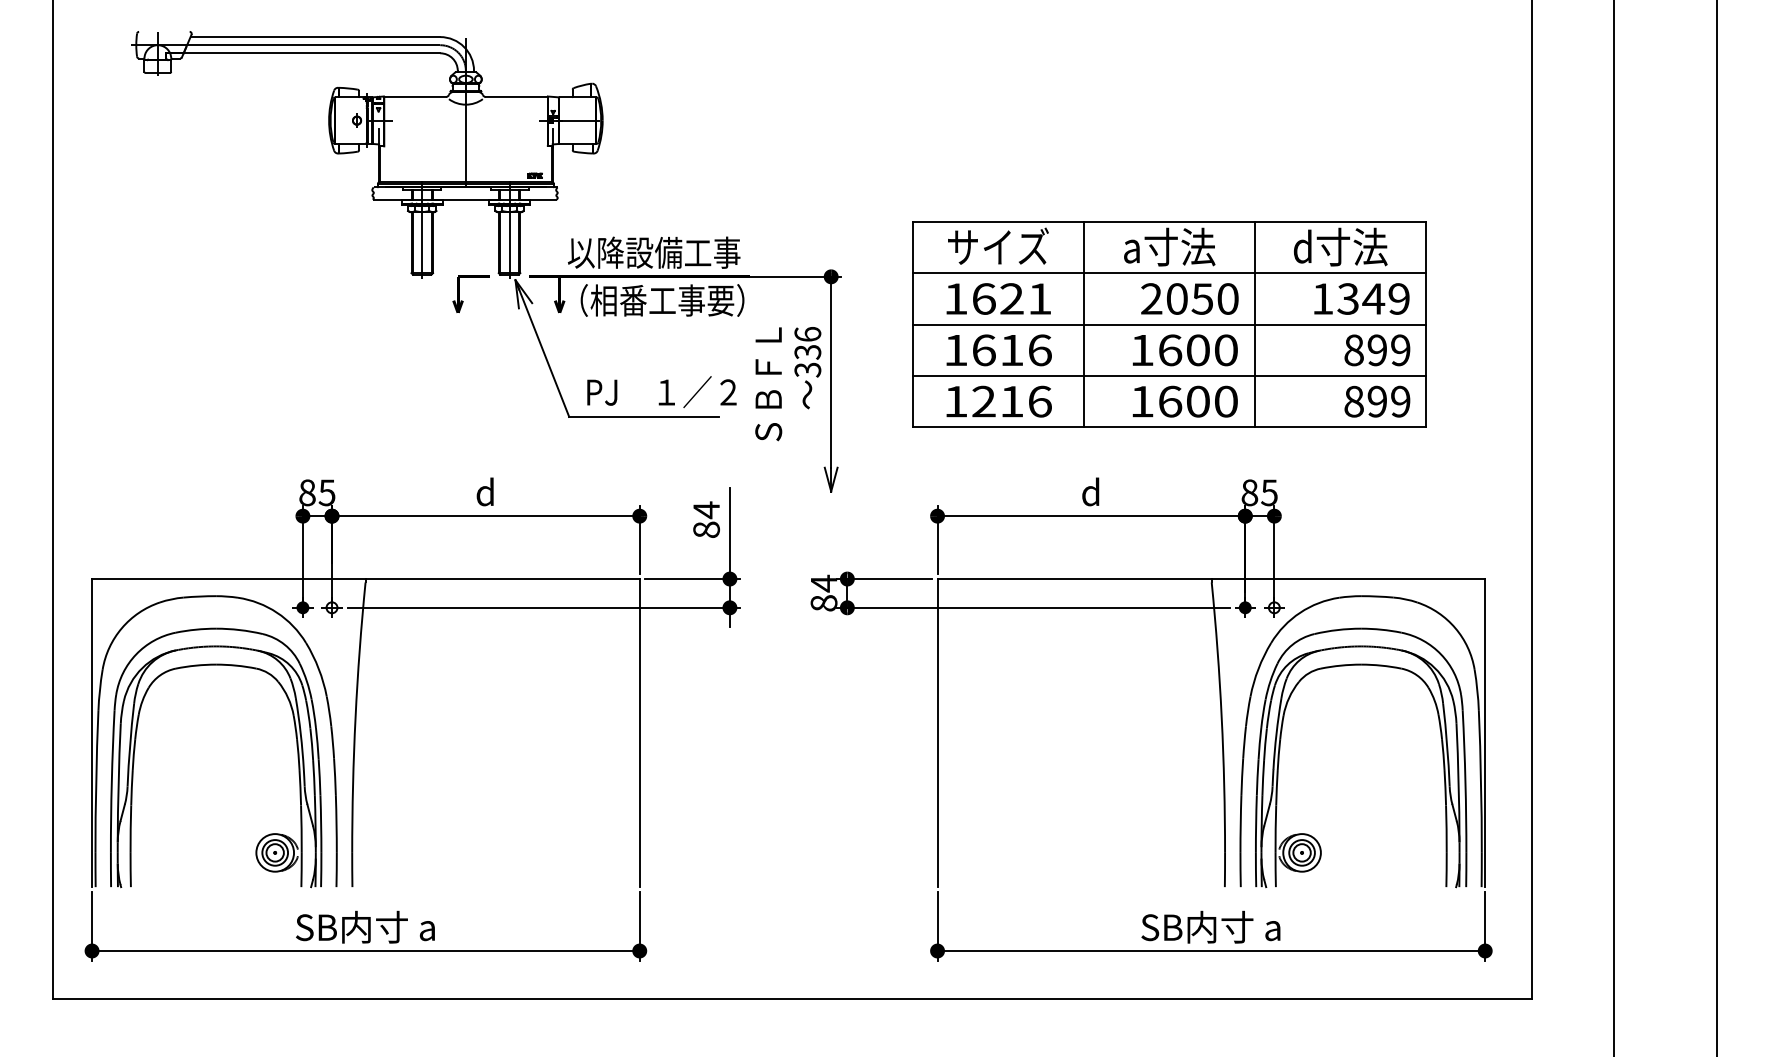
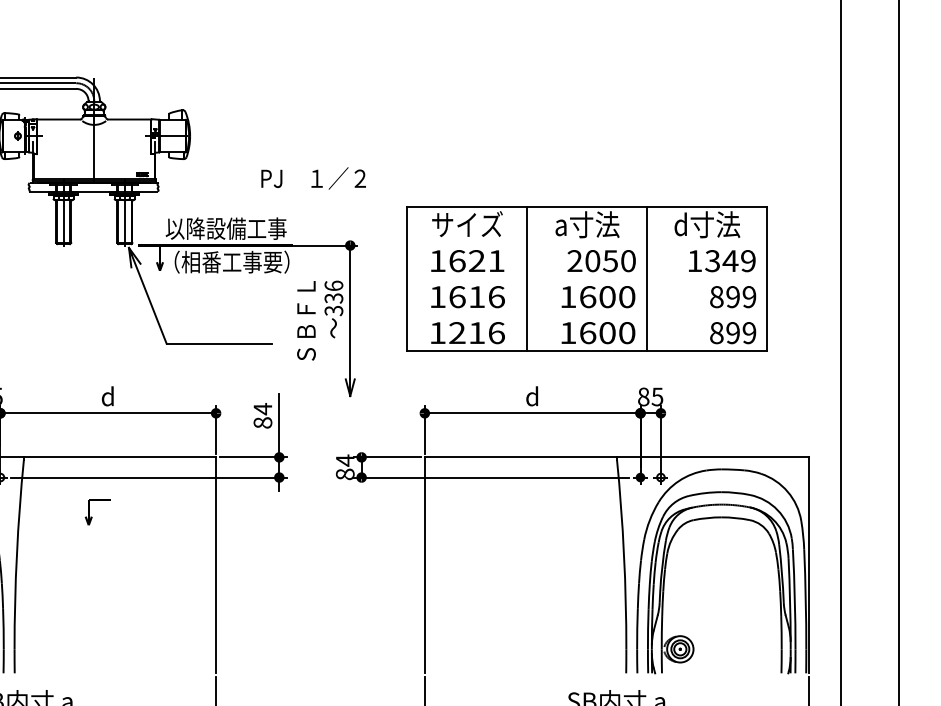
line: (1169, 273) -> (587, 243), removed
part: (463, 301) -> (92, 517), moved
line: (1169, 324) -> (587, 278), removed
line: (1169, 376) -> (587, 315), removed
text: (661, 391) -> (313, 178), moved

